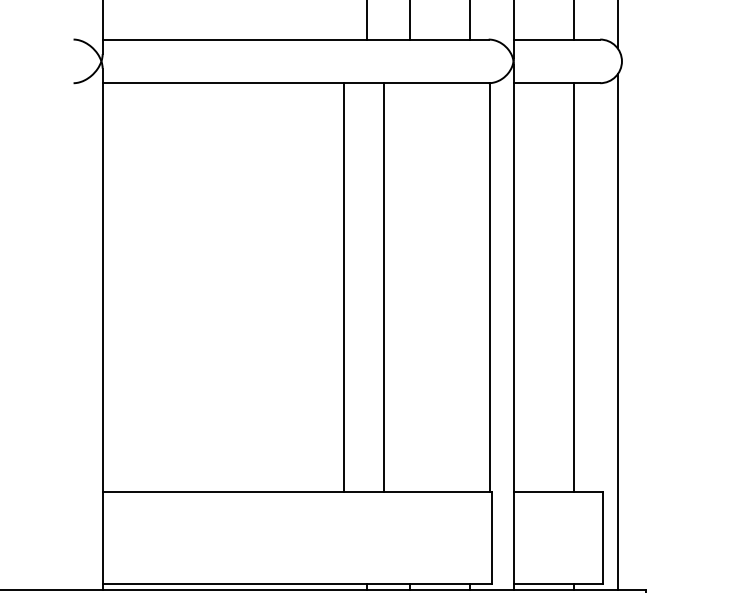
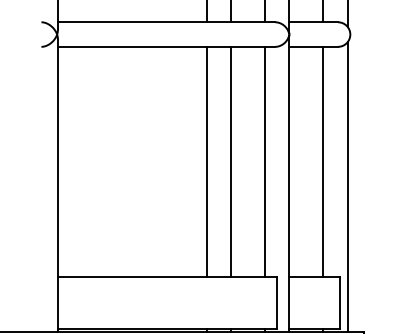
line: (343, 286) -> (206, 161), moved
line: (384, 286) -> (231, 161), moved
line: (489, 286) -> (264, 161), moved

